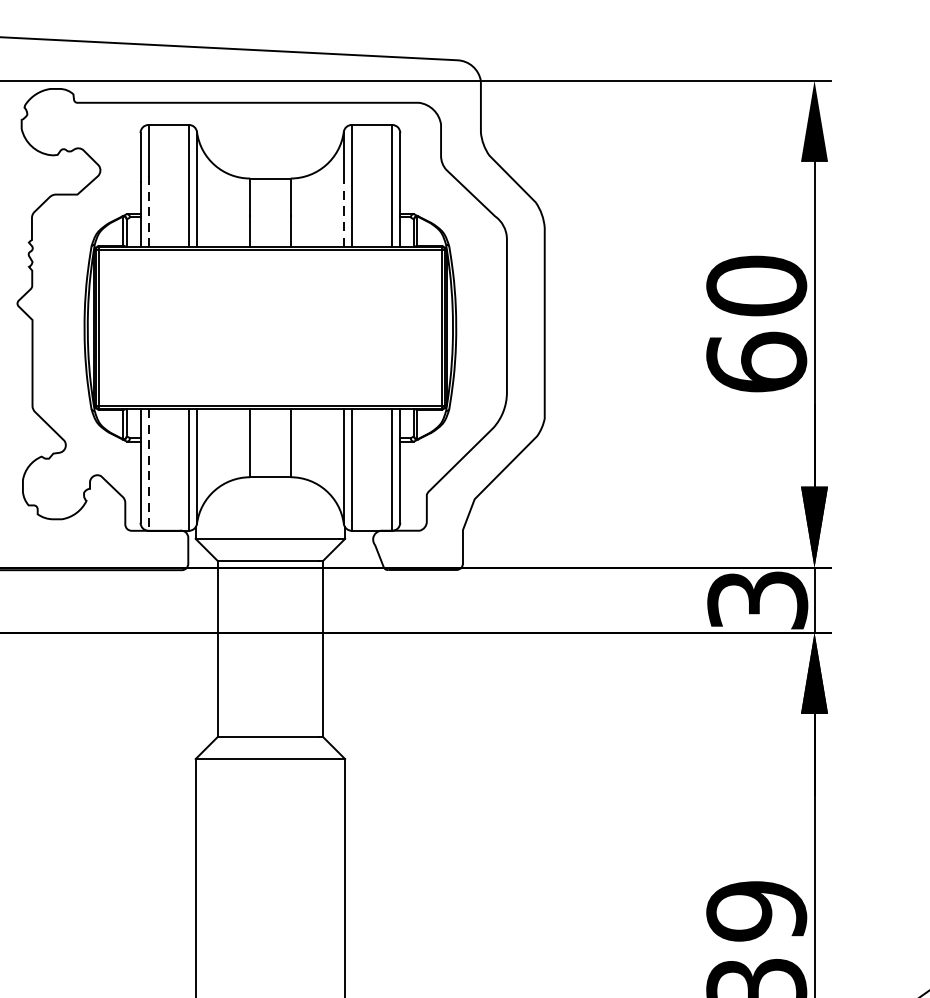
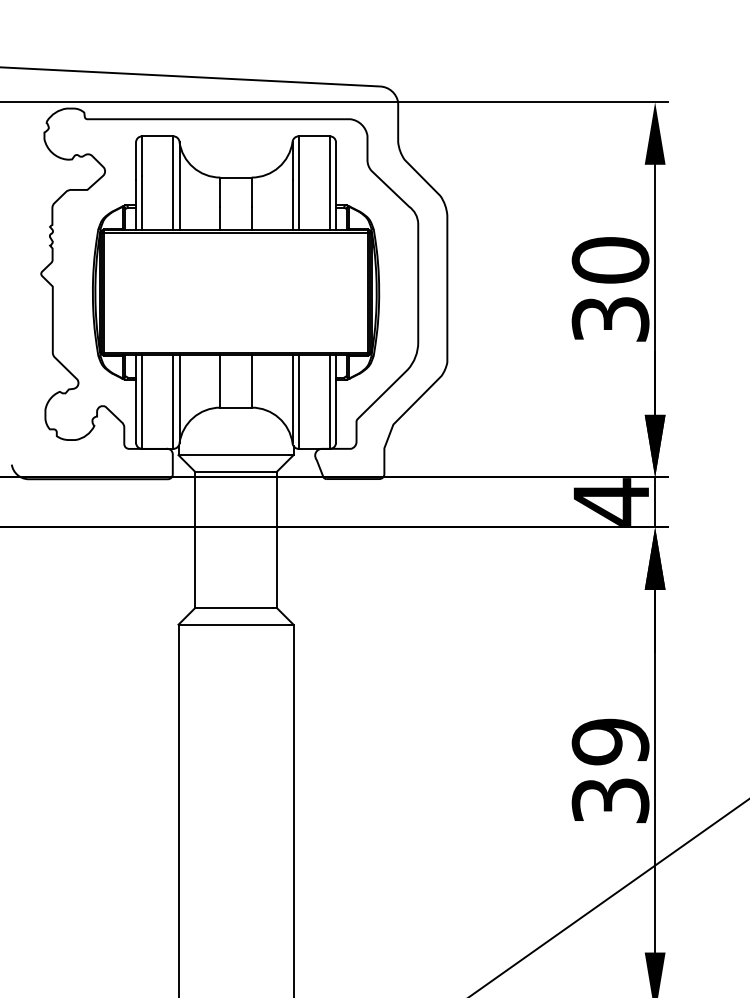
line: (148, 212) -> (142, 203), dashed -> solid
line: (343, 213) -> (292, 204), dashed -> solid
text: (756, 361) -> (610, 318), 60 -> 30
line: (148, 470) -> (142, 402), dashed -> solid
text: (757, 599) -> (611, 501), 3 -> 4

